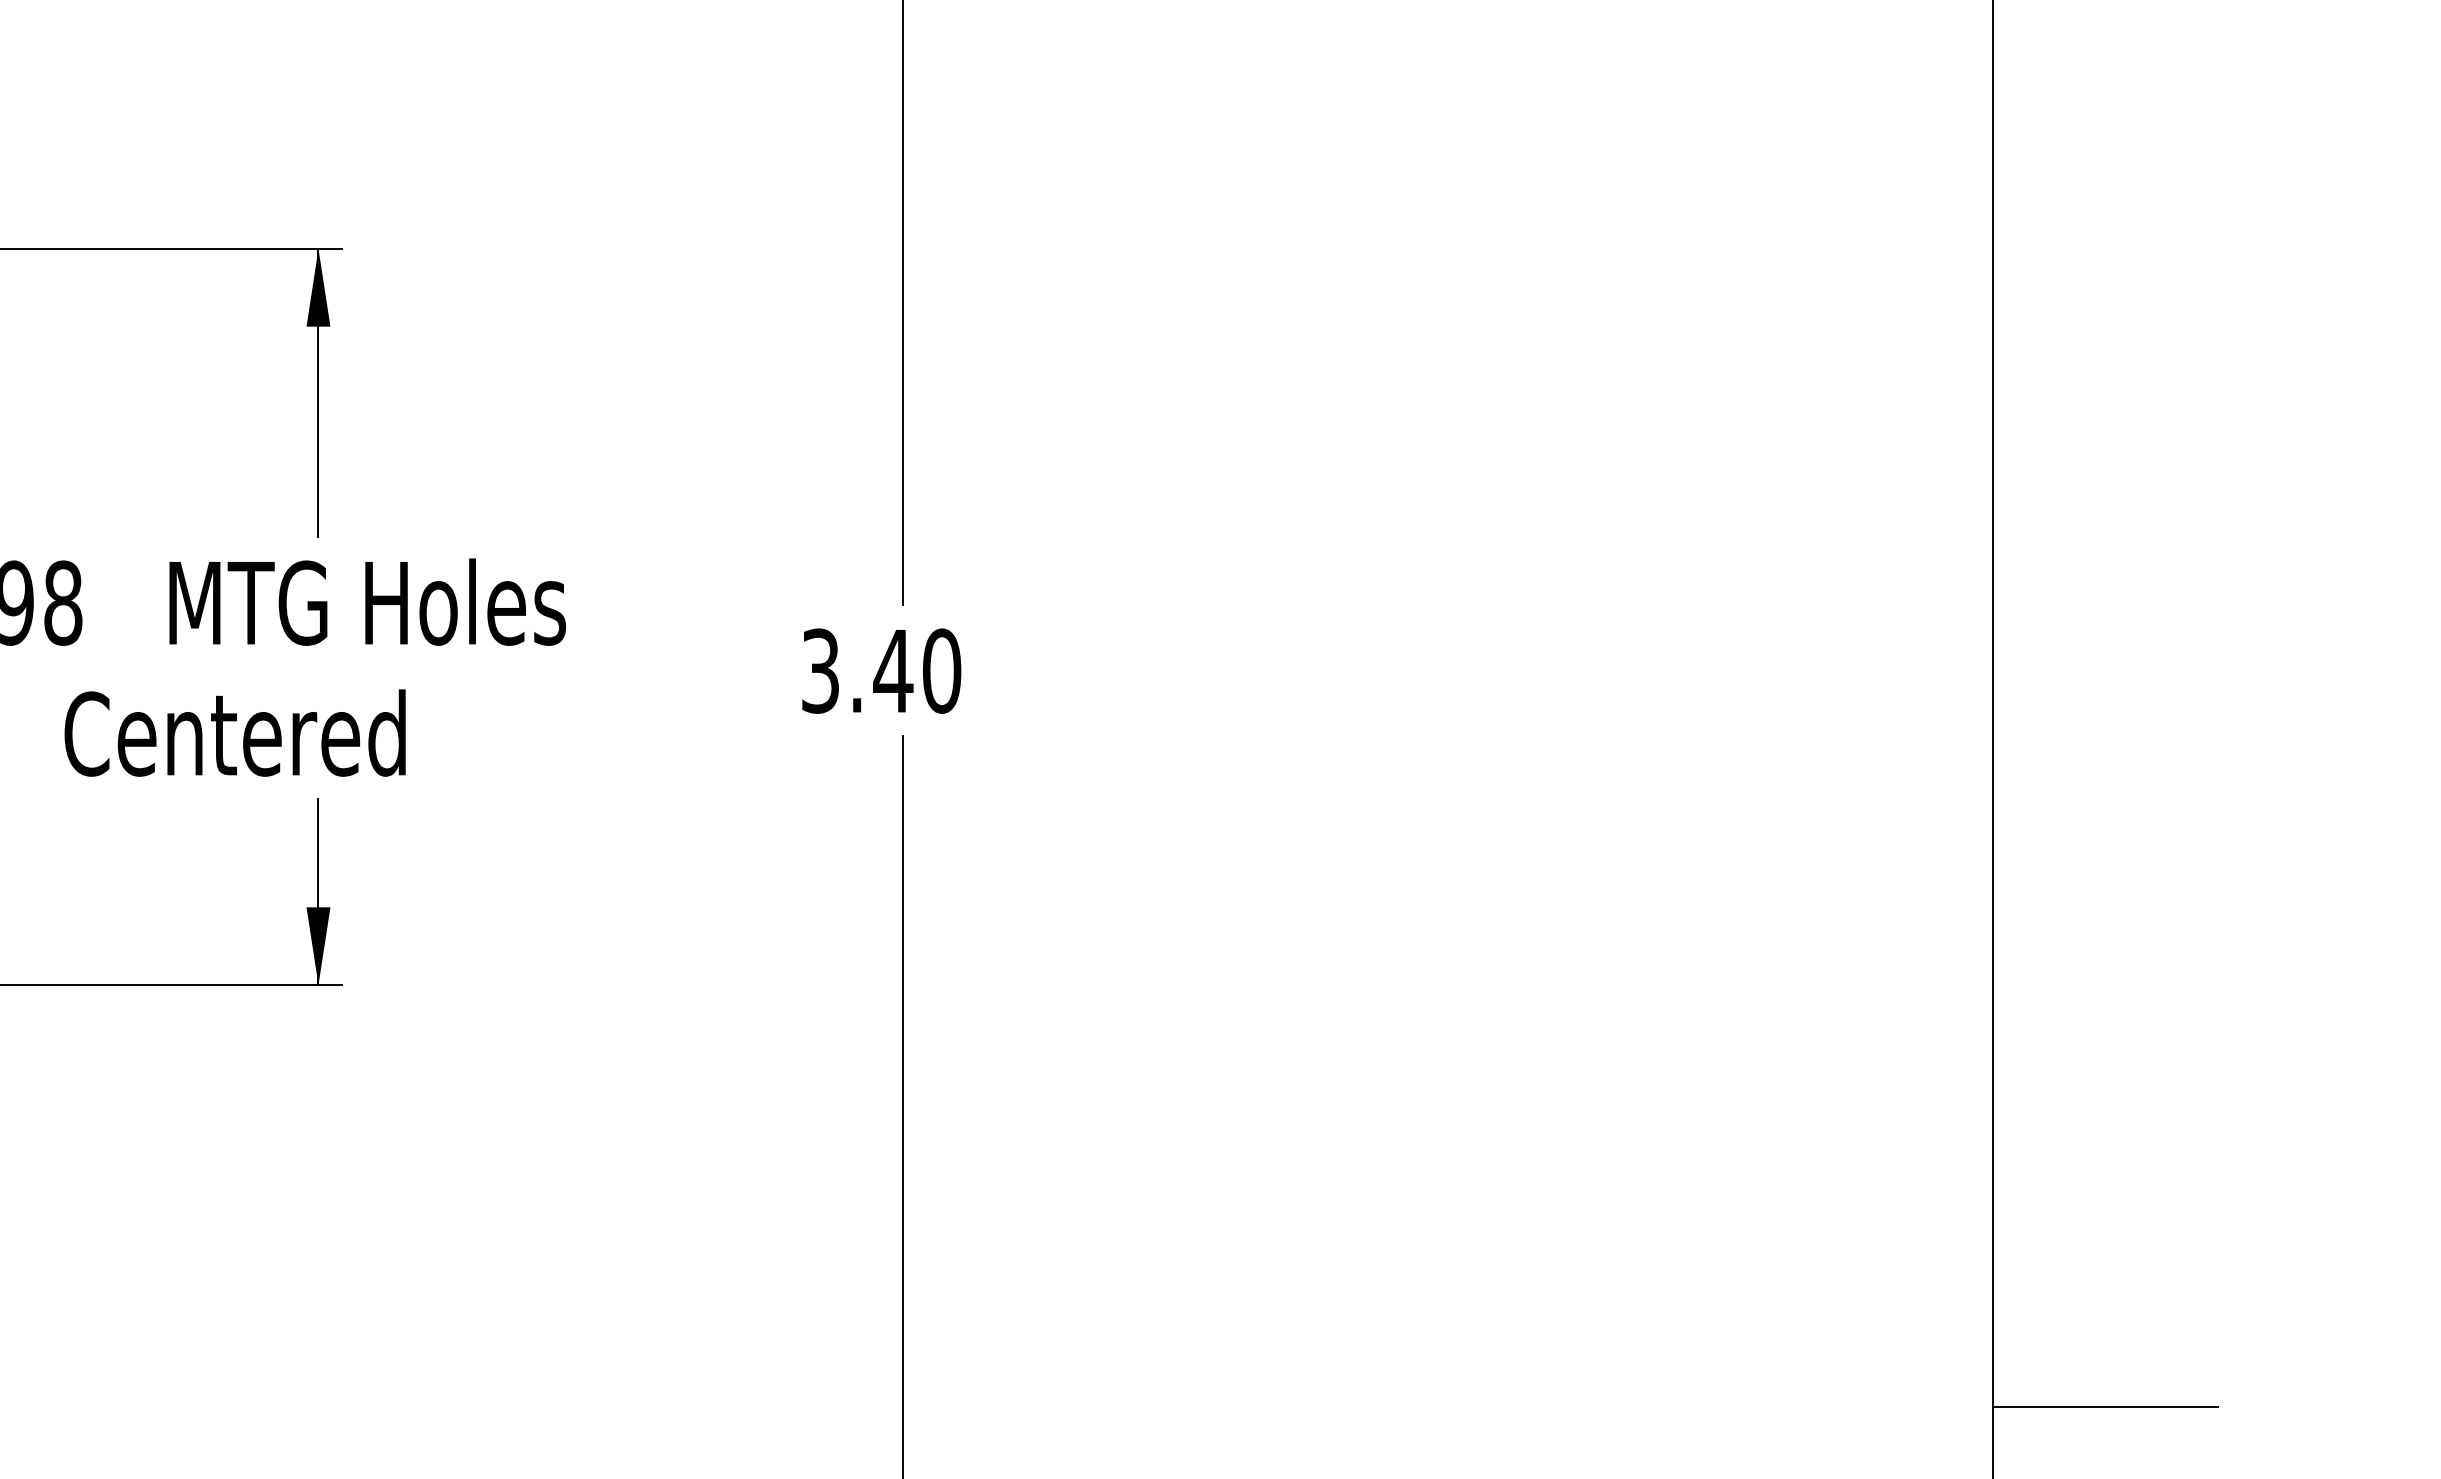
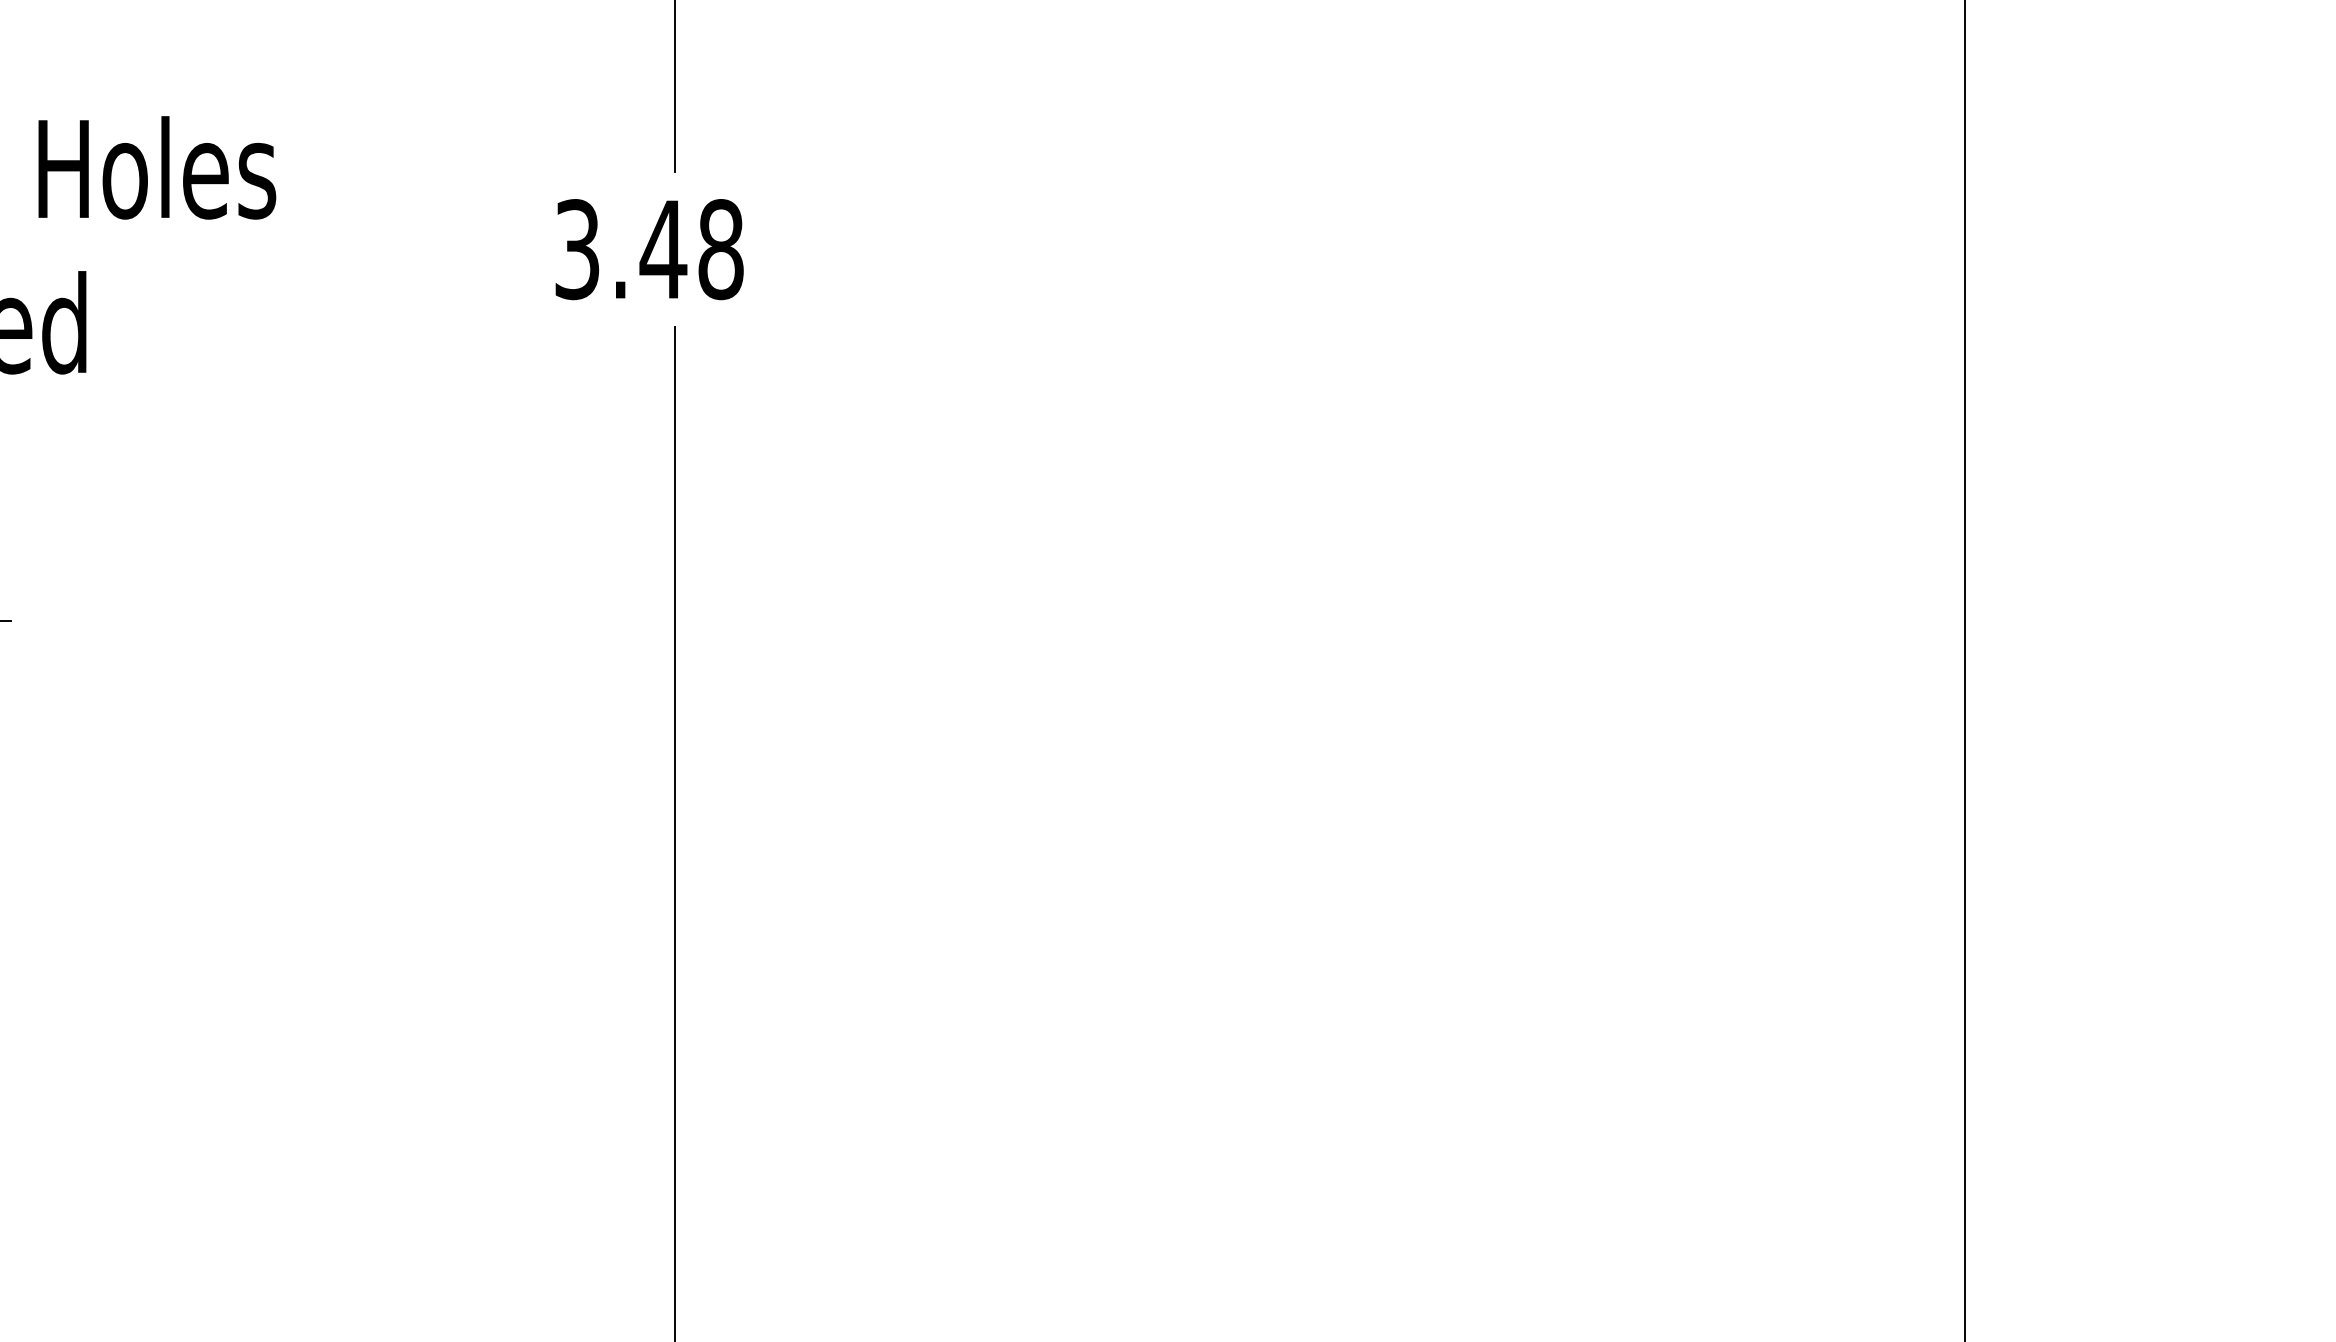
text: (942, 670) -> (721, 248), 3.40 -> 3.48
line: (2105, 1406) -> (2098, 1119), removed

